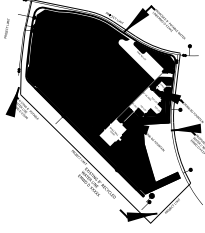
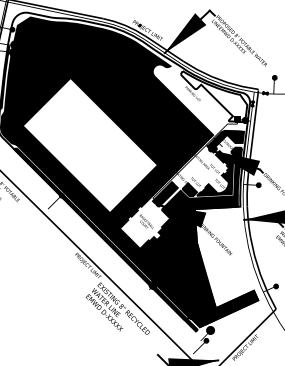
fill: (153, 57) -> (213, 96), removed
fill: (80, 86) -> (90, 145), removed

